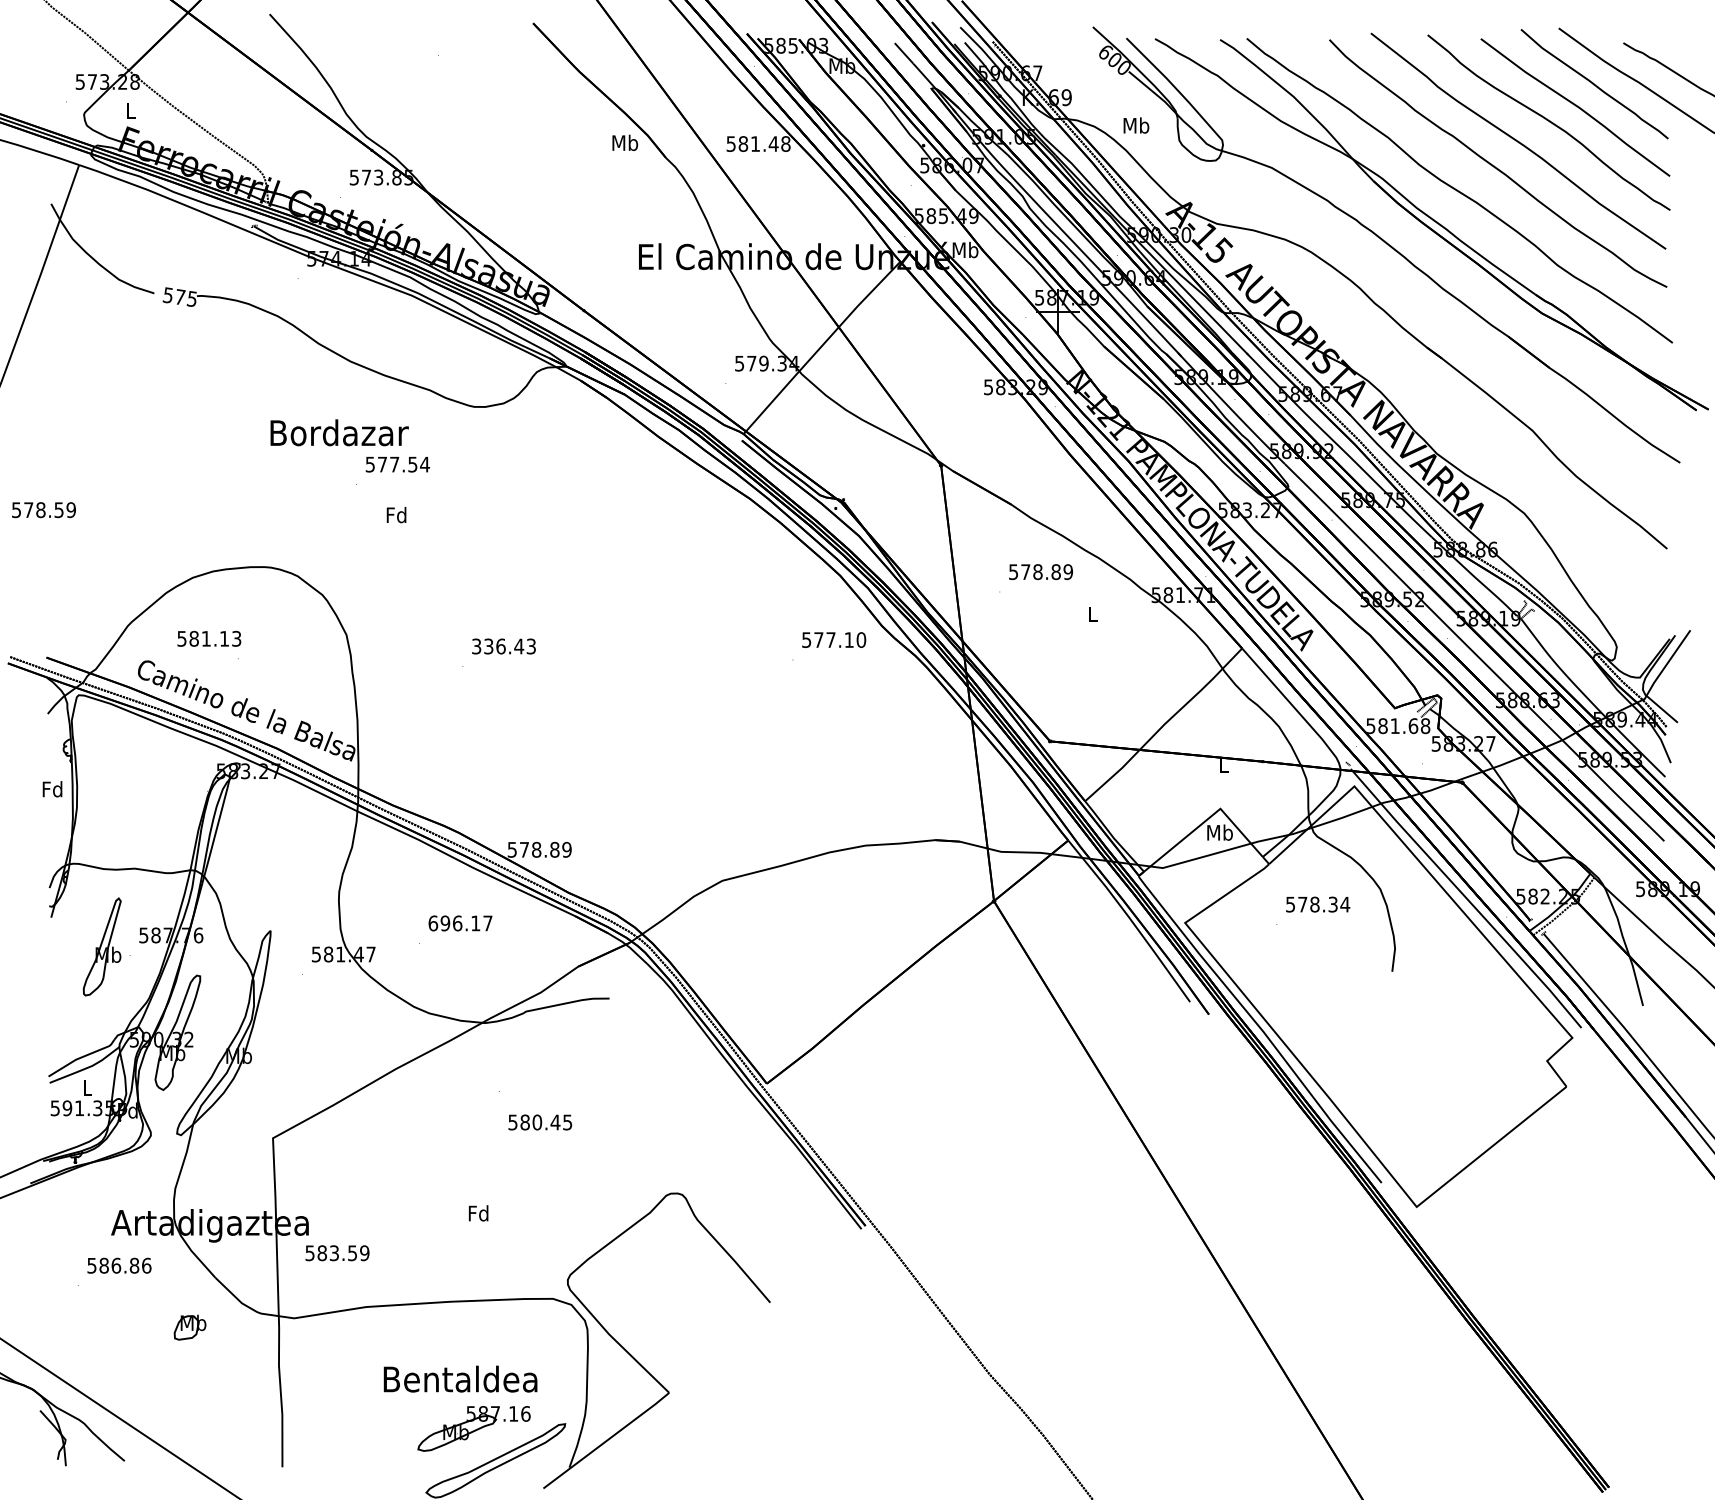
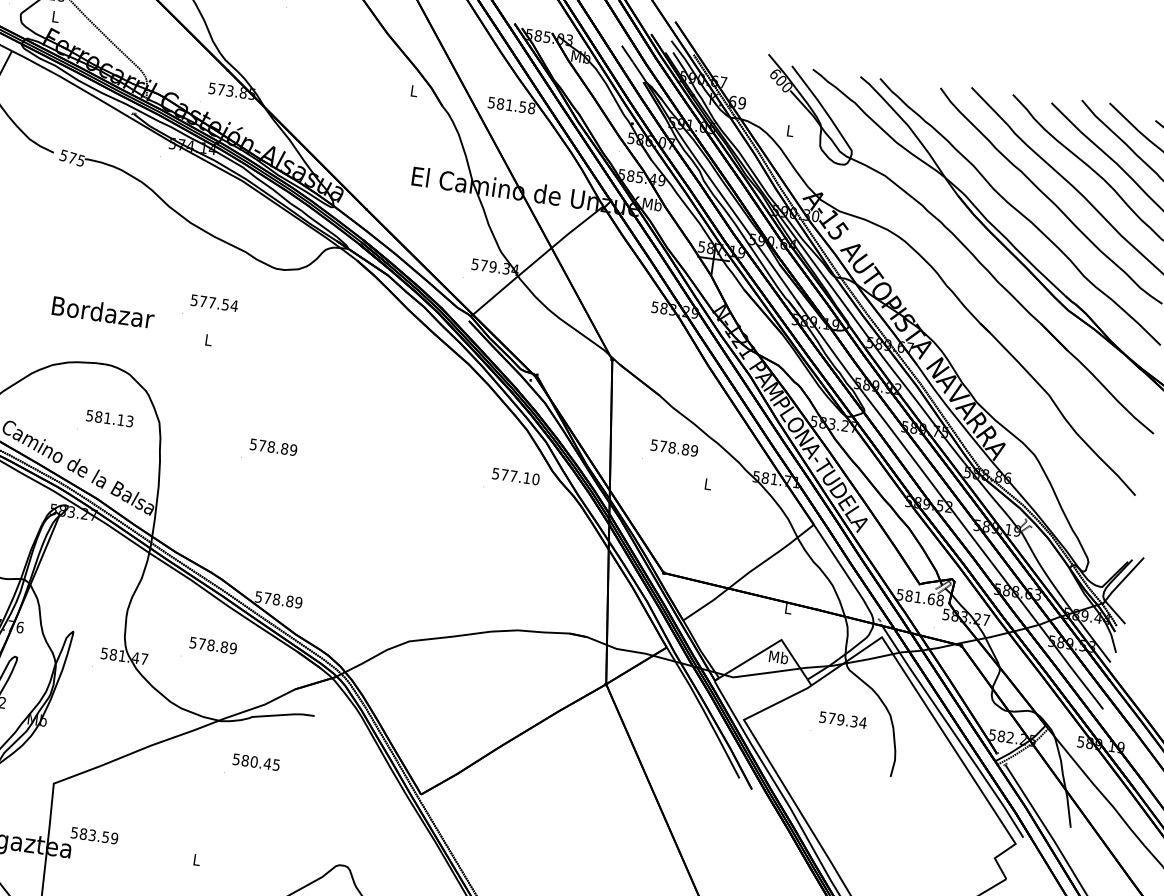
text: (1136, 125) -> (790, 130), Mb -> L
text: (625, 142) -> (414, 90), Mb -> L
text: (773, 143) -> (522, 106), 581.48 -> 581.58
text: (339, 432) -> (103, 312), moved
text: (396, 514) -> (208, 339), Fd -> L
text: (209, 638) -> (110, 418), moved
text: (504, 646) -> (273, 447), 336.43 -> 578.89
text: (1314, 904) -> (840, 719), 578.34 -> 579.34
text: (460, 923) -> (213, 645), 696.17 -> 578.89
text: (540, 1122) -> (256, 762), moved
text: (478, 1213) -> (196, 859), Fd -> L
text: (337, 1253) -> (94, 835), moved

